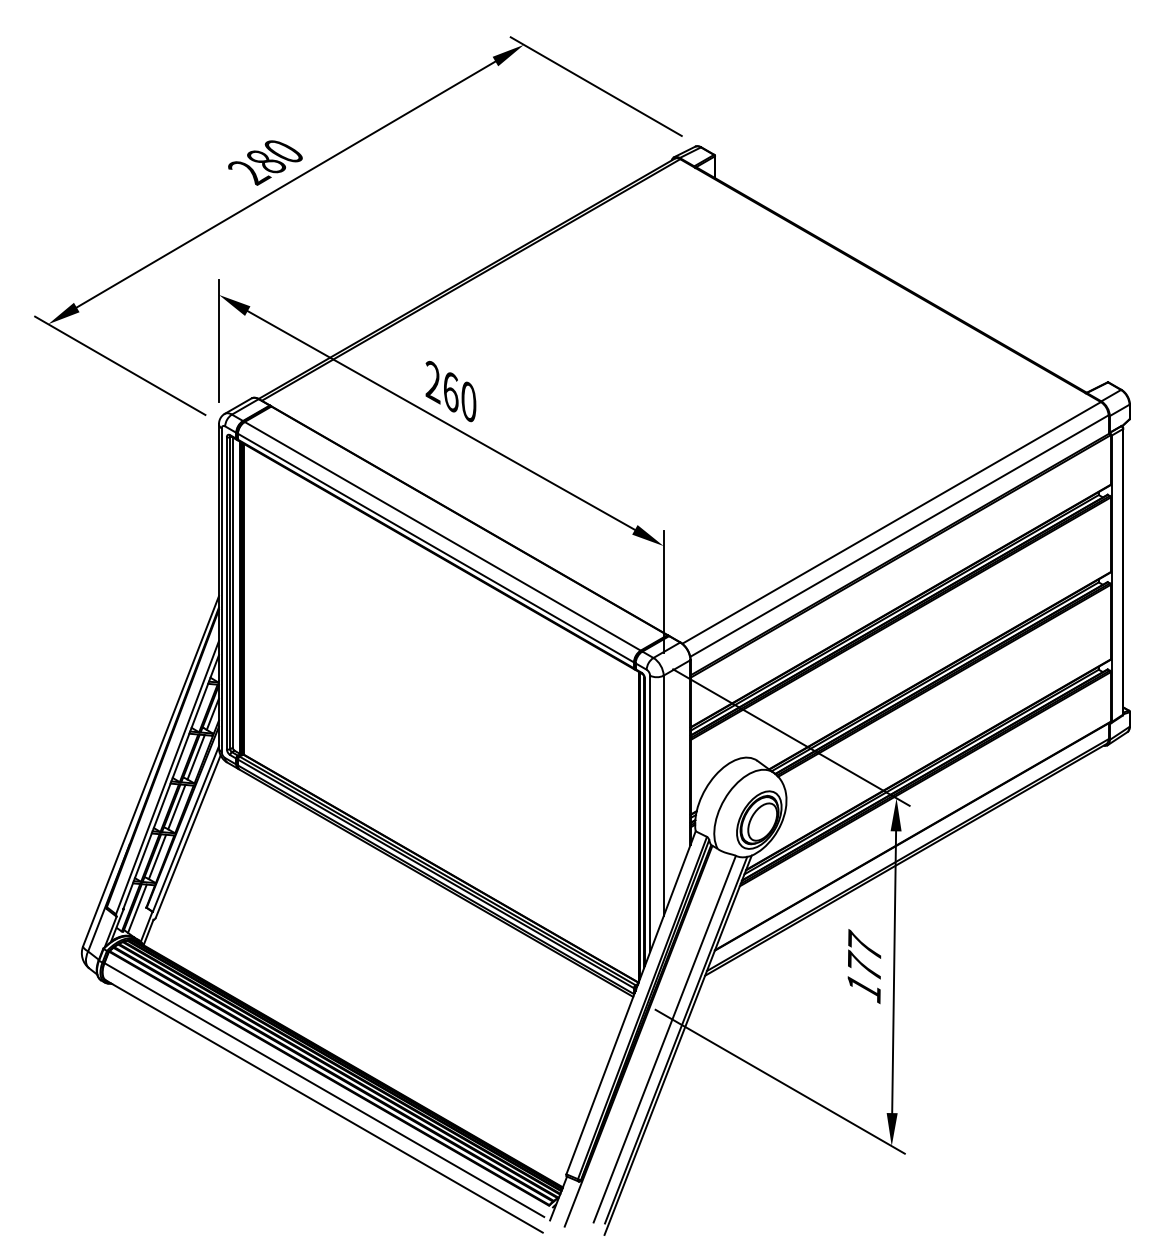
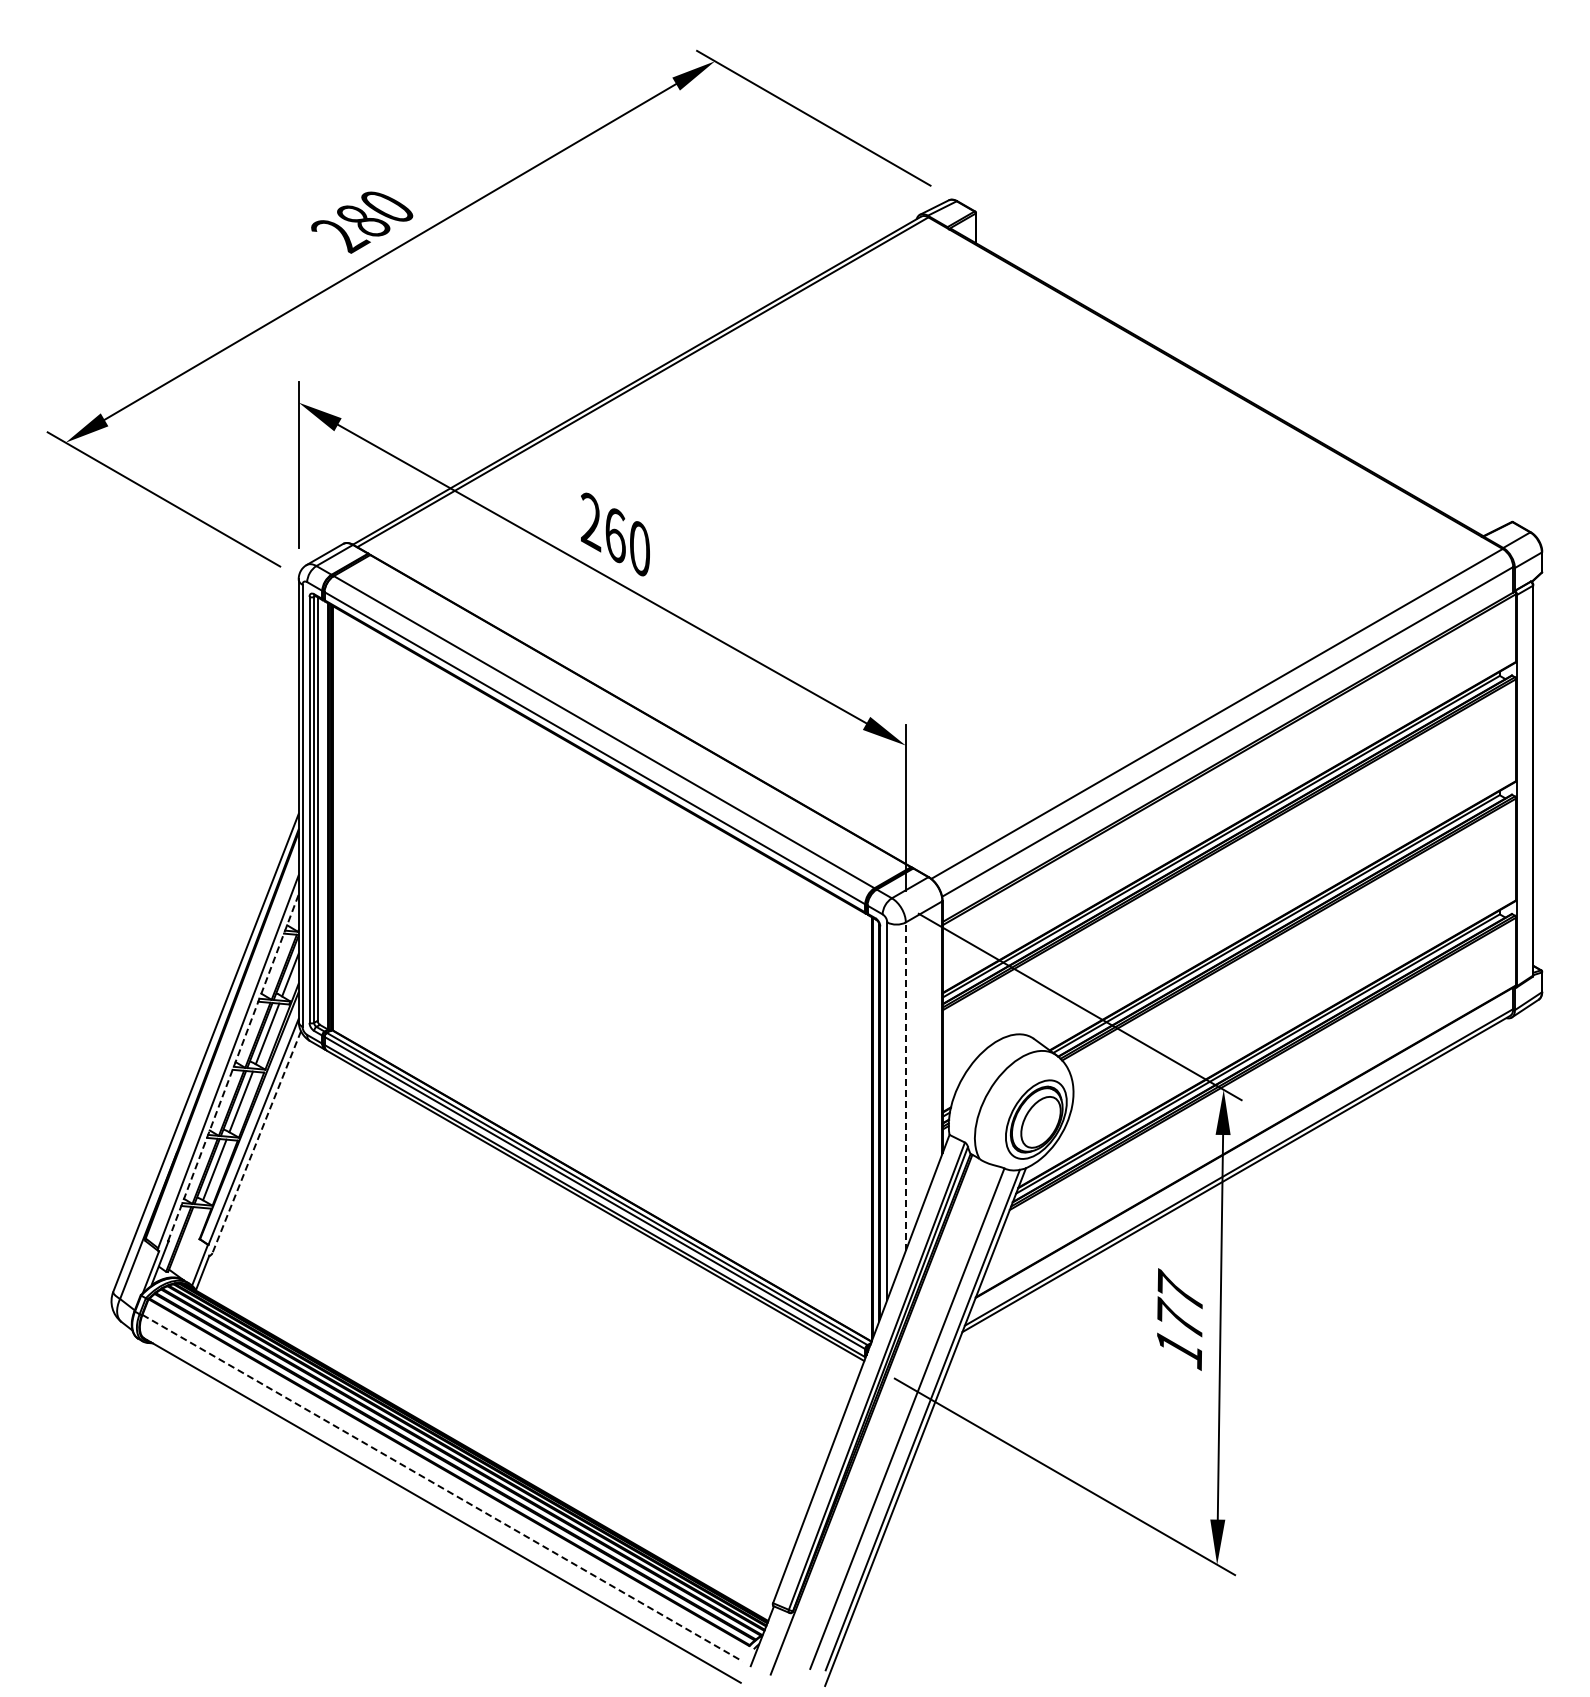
line: (171, 781) -> (233, 1067), solid -> dashed
line: (663, 795) -> (905, 1086), solid -> dashed
line: (188, 836) -> (256, 1142), solid -> dashed
line: (137, 908) -> (187, 1240), removed
line: (324, 1090) -> (442, 1488), solid -> dashed

